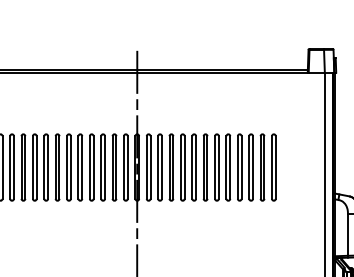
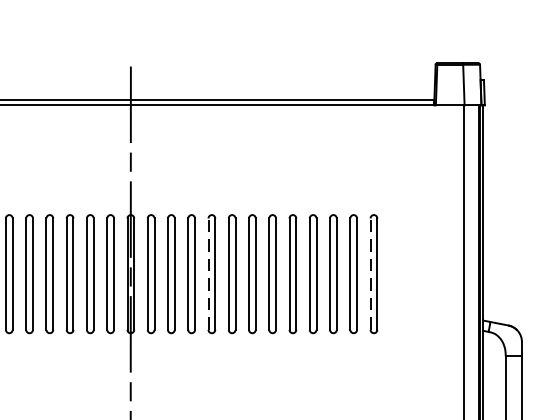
line: (180, 167) -> (207, 274), solid -> dashed
line: (271, 167) -> (369, 274), solid -> dashed

